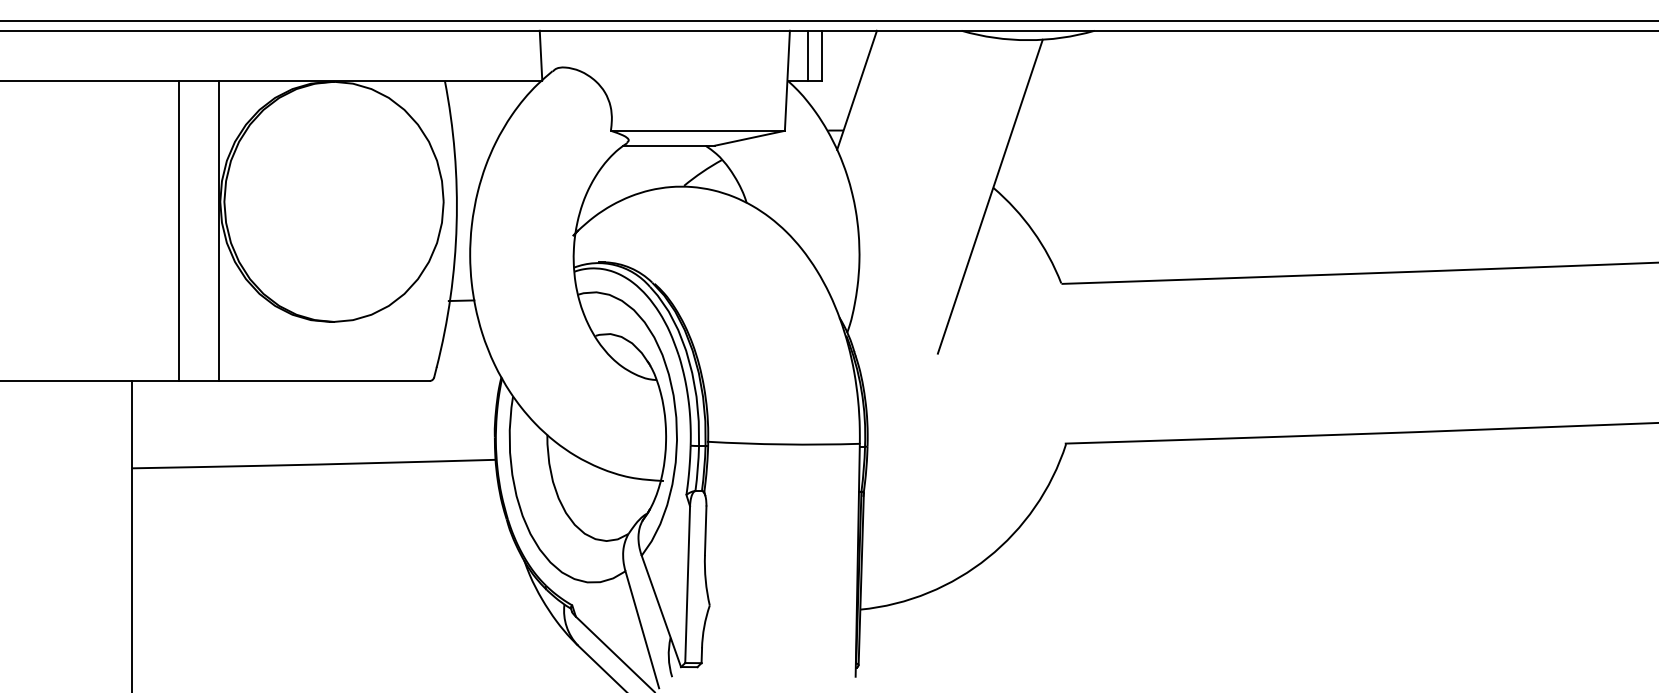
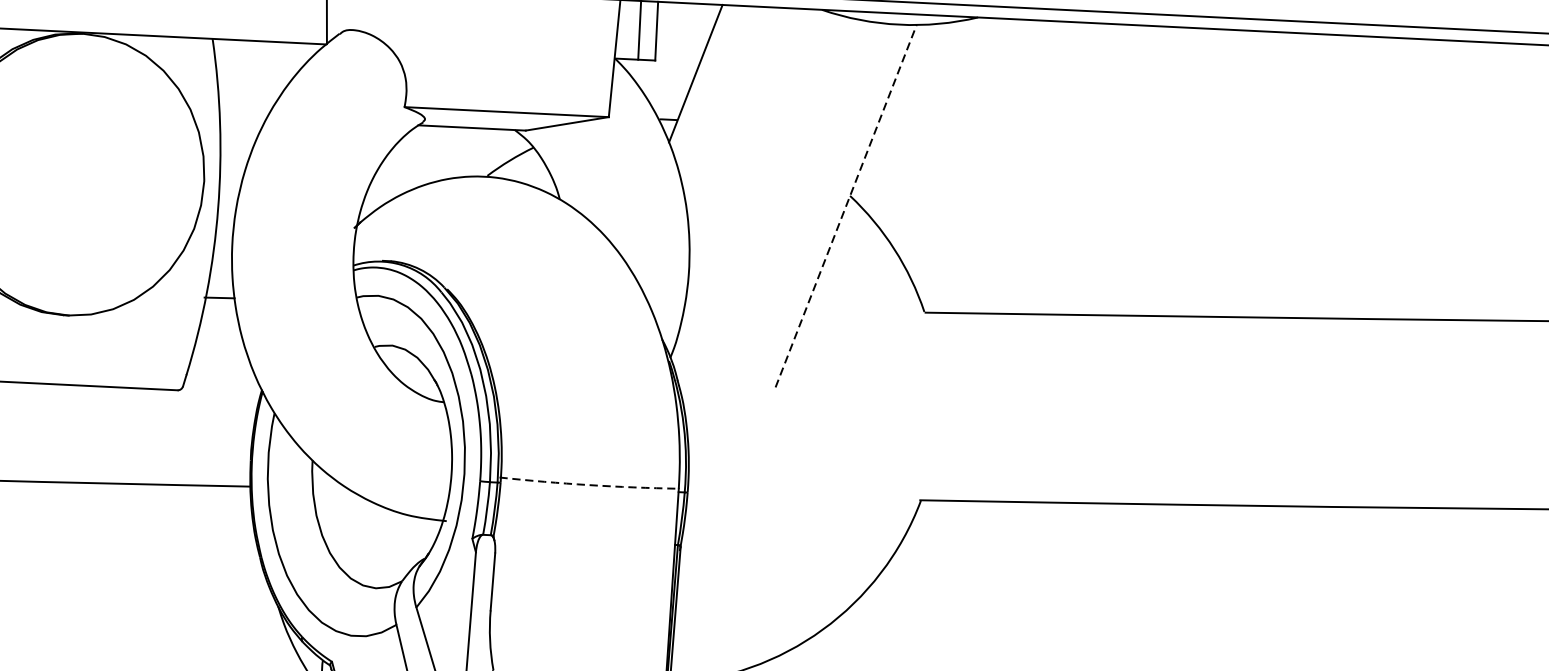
line: (990, 196) -> (846, 205), solid -> dashed
arc: (783, 444) -> (589, 485), solid -> dashed

